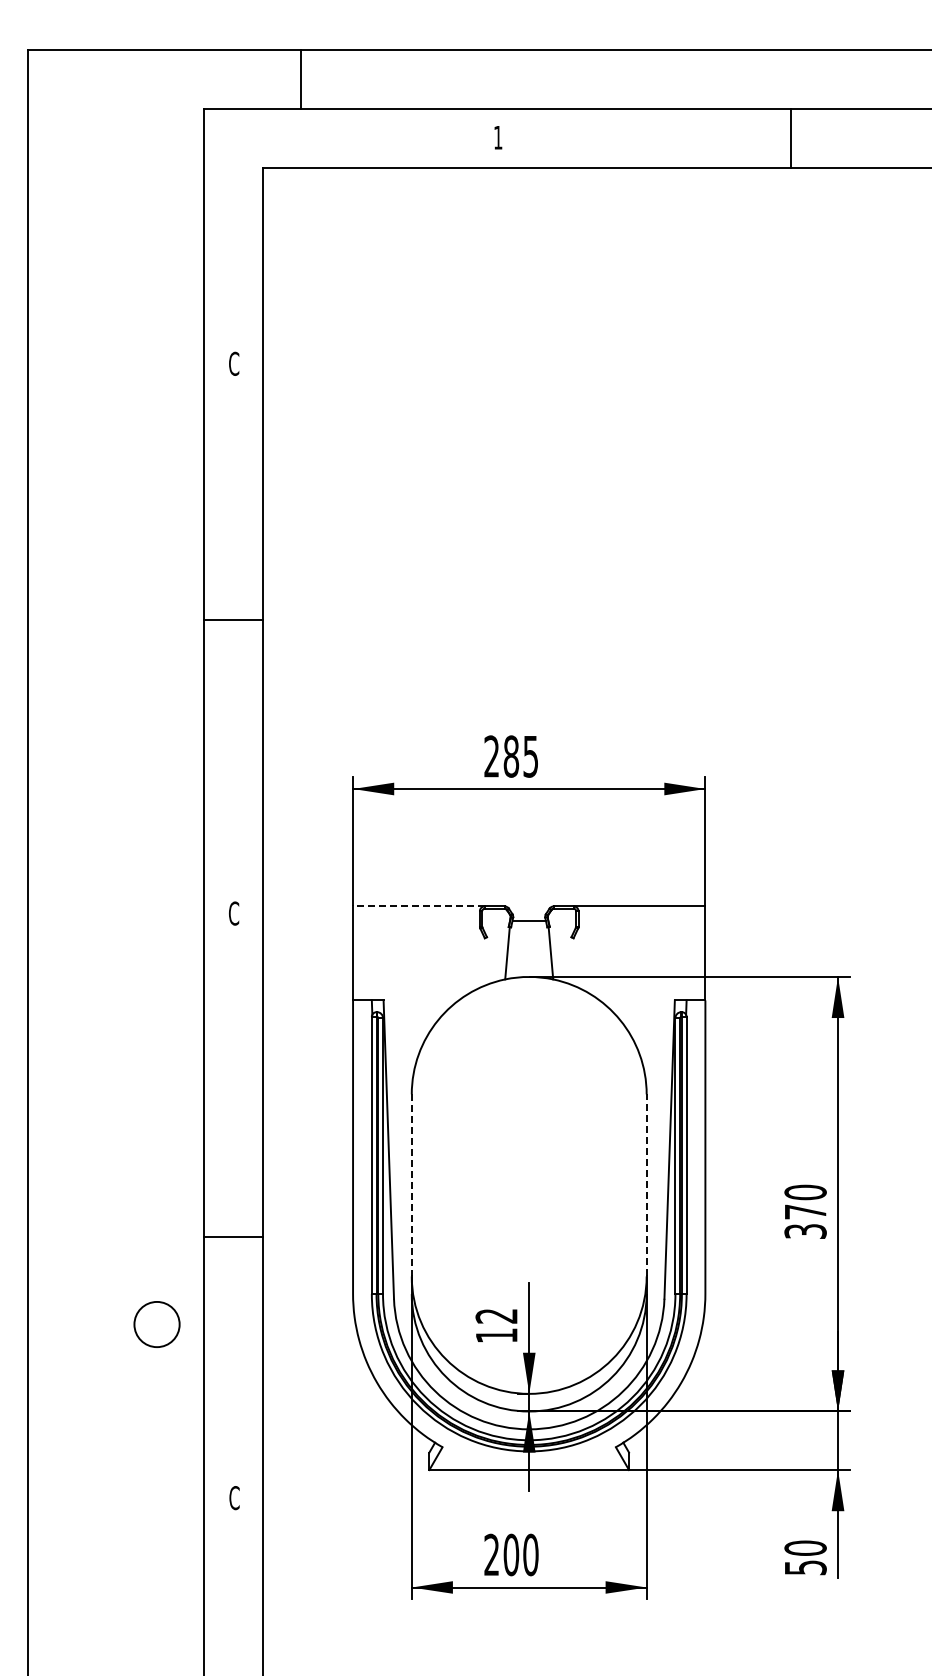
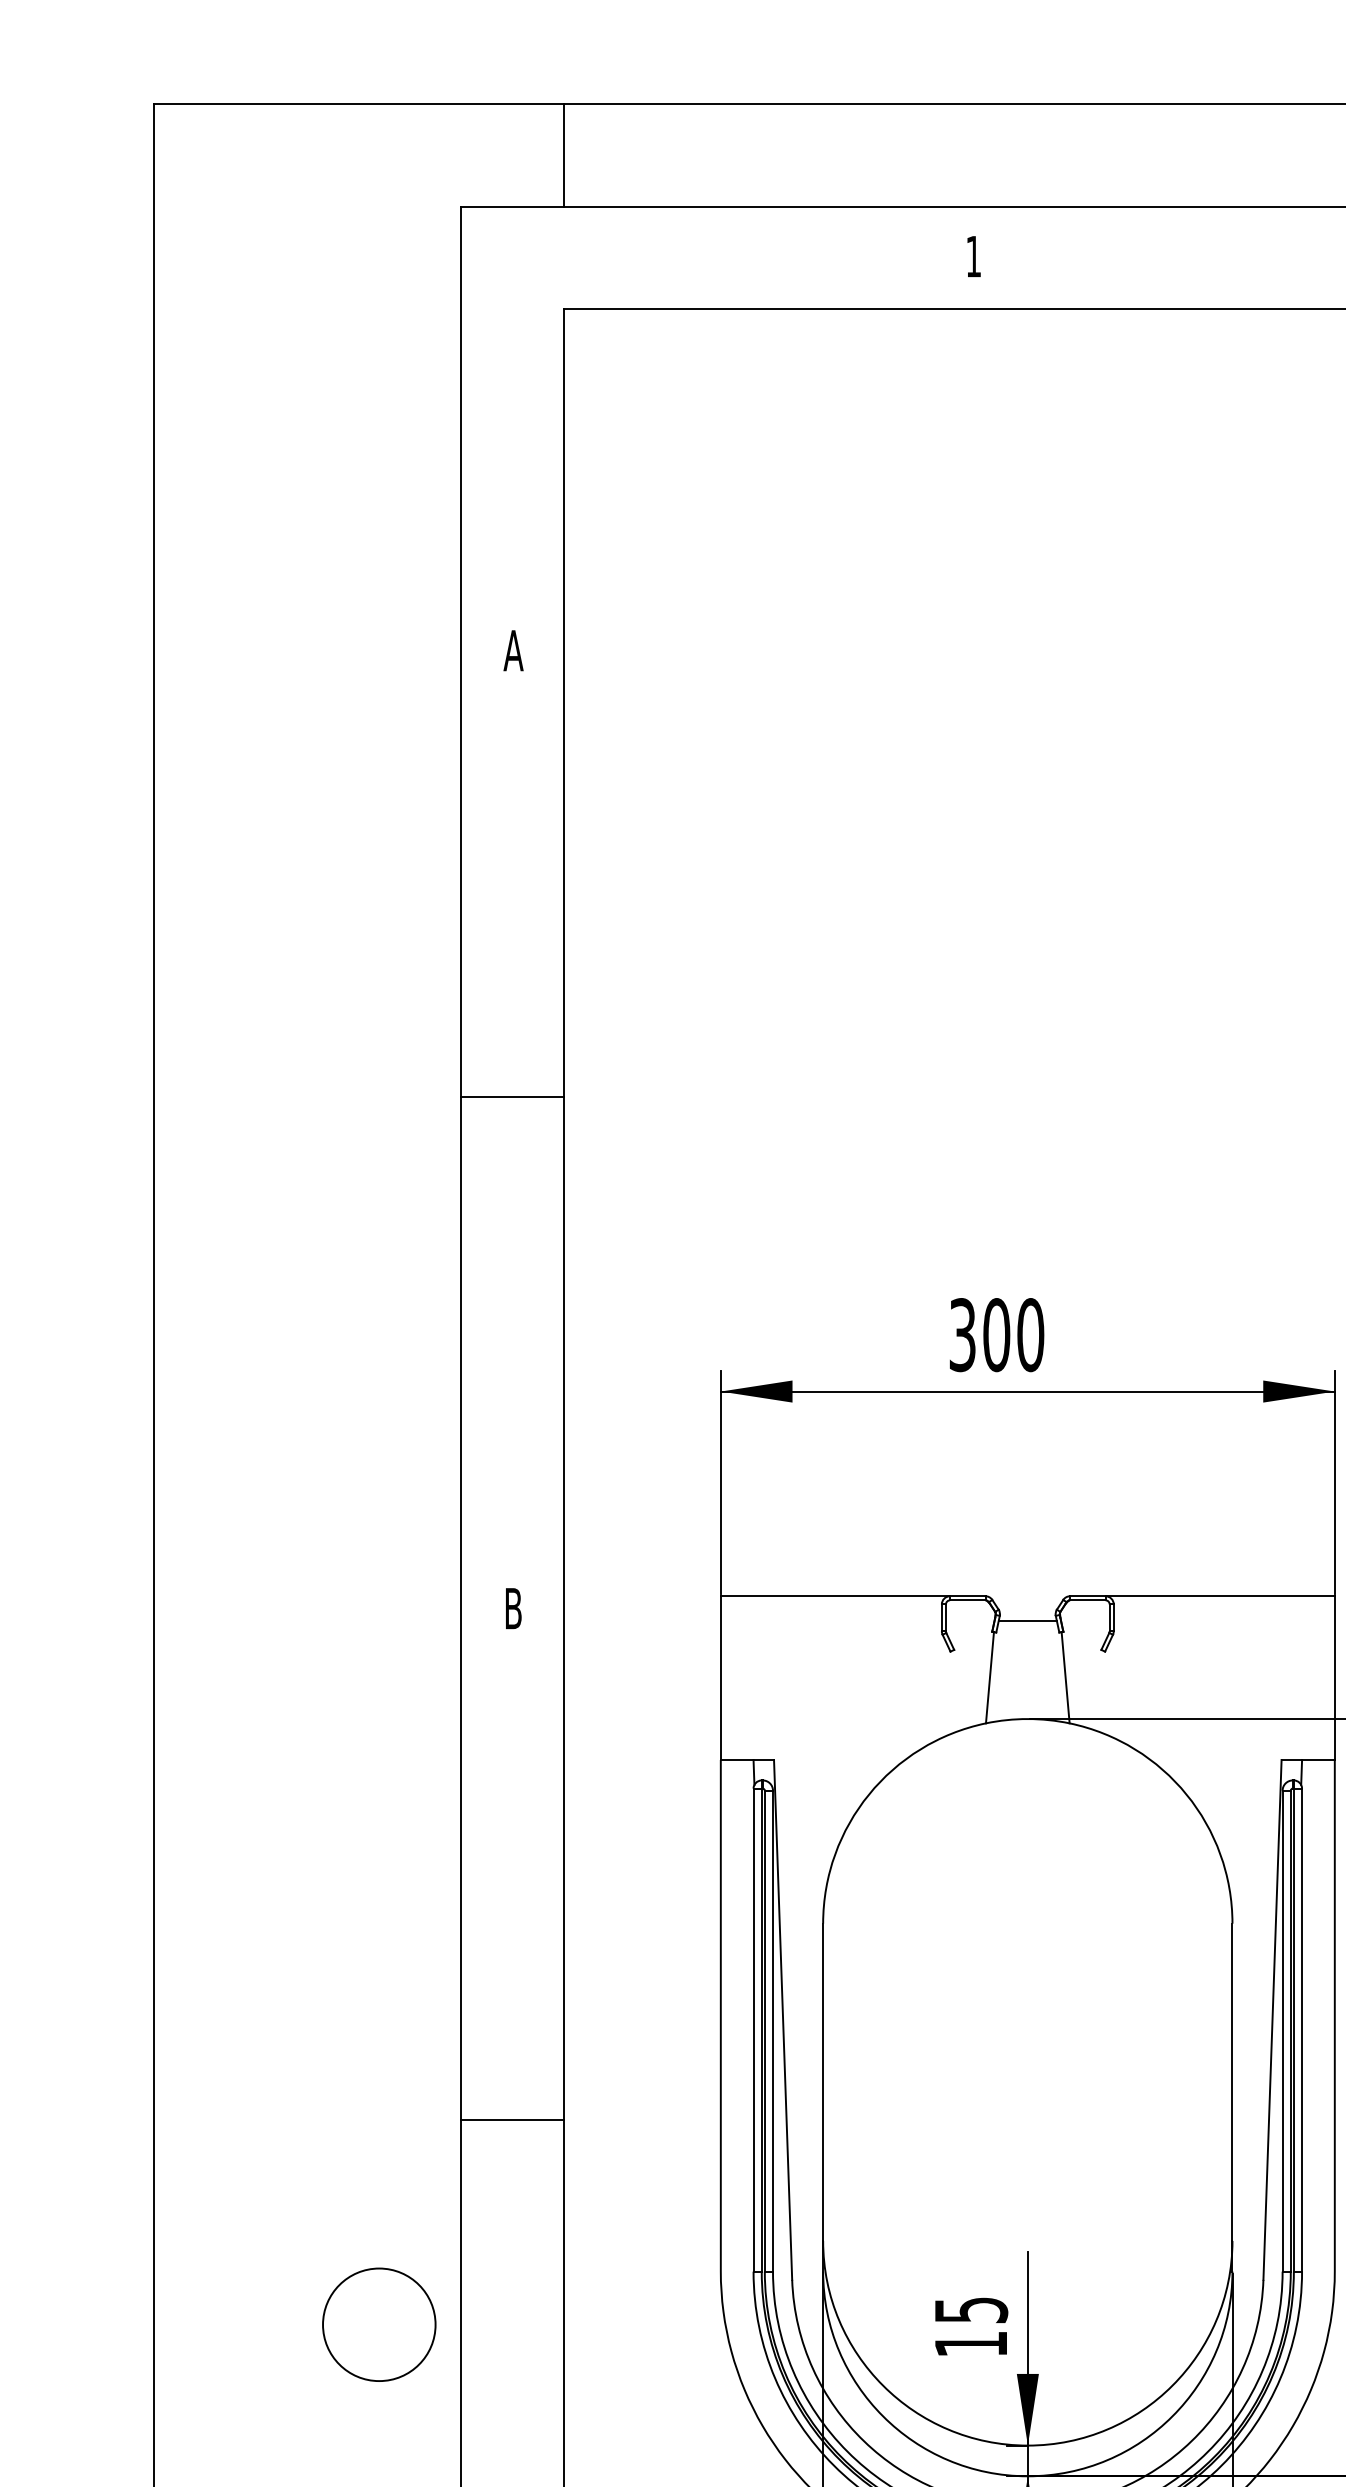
line: (300, 79) -> (563, 155), moved
text: (233, 363) -> (512, 650), C -> A
text: (511, 756) -> (996, 1334), 285 -> 300
line: (418, 906) -> (834, 1596), dashed -> solid
text: (234, 913) -> (514, 1608), C -> B
line: (646, 1184) -> (1232, 2080), dashed -> solid
line: (411, 1185) -> (822, 2082), dashed -> solid
line: (233, 1237) -> (512, 2120), moved
text: (496, 1316) -> (970, 2310), 12 -> 15
circle: (156, 1324) -> (378, 2324), size x1.43

